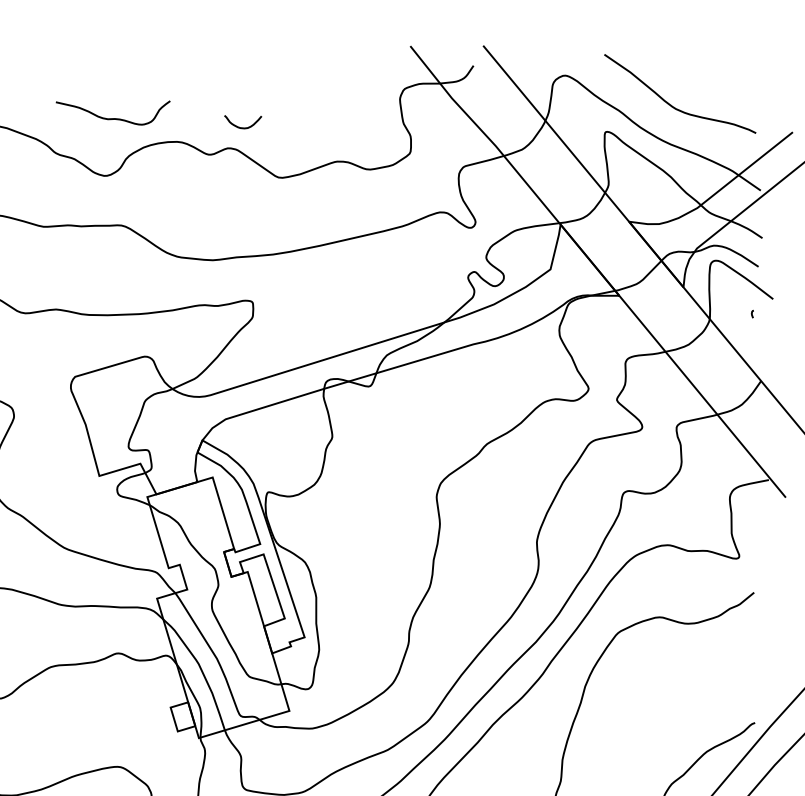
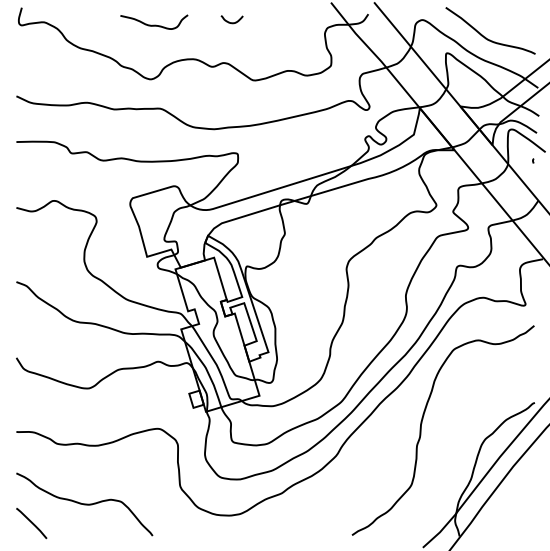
curve: (113, 116) -> (154, 24), moved
curve: (238, 125) -> (229, 21), moved

